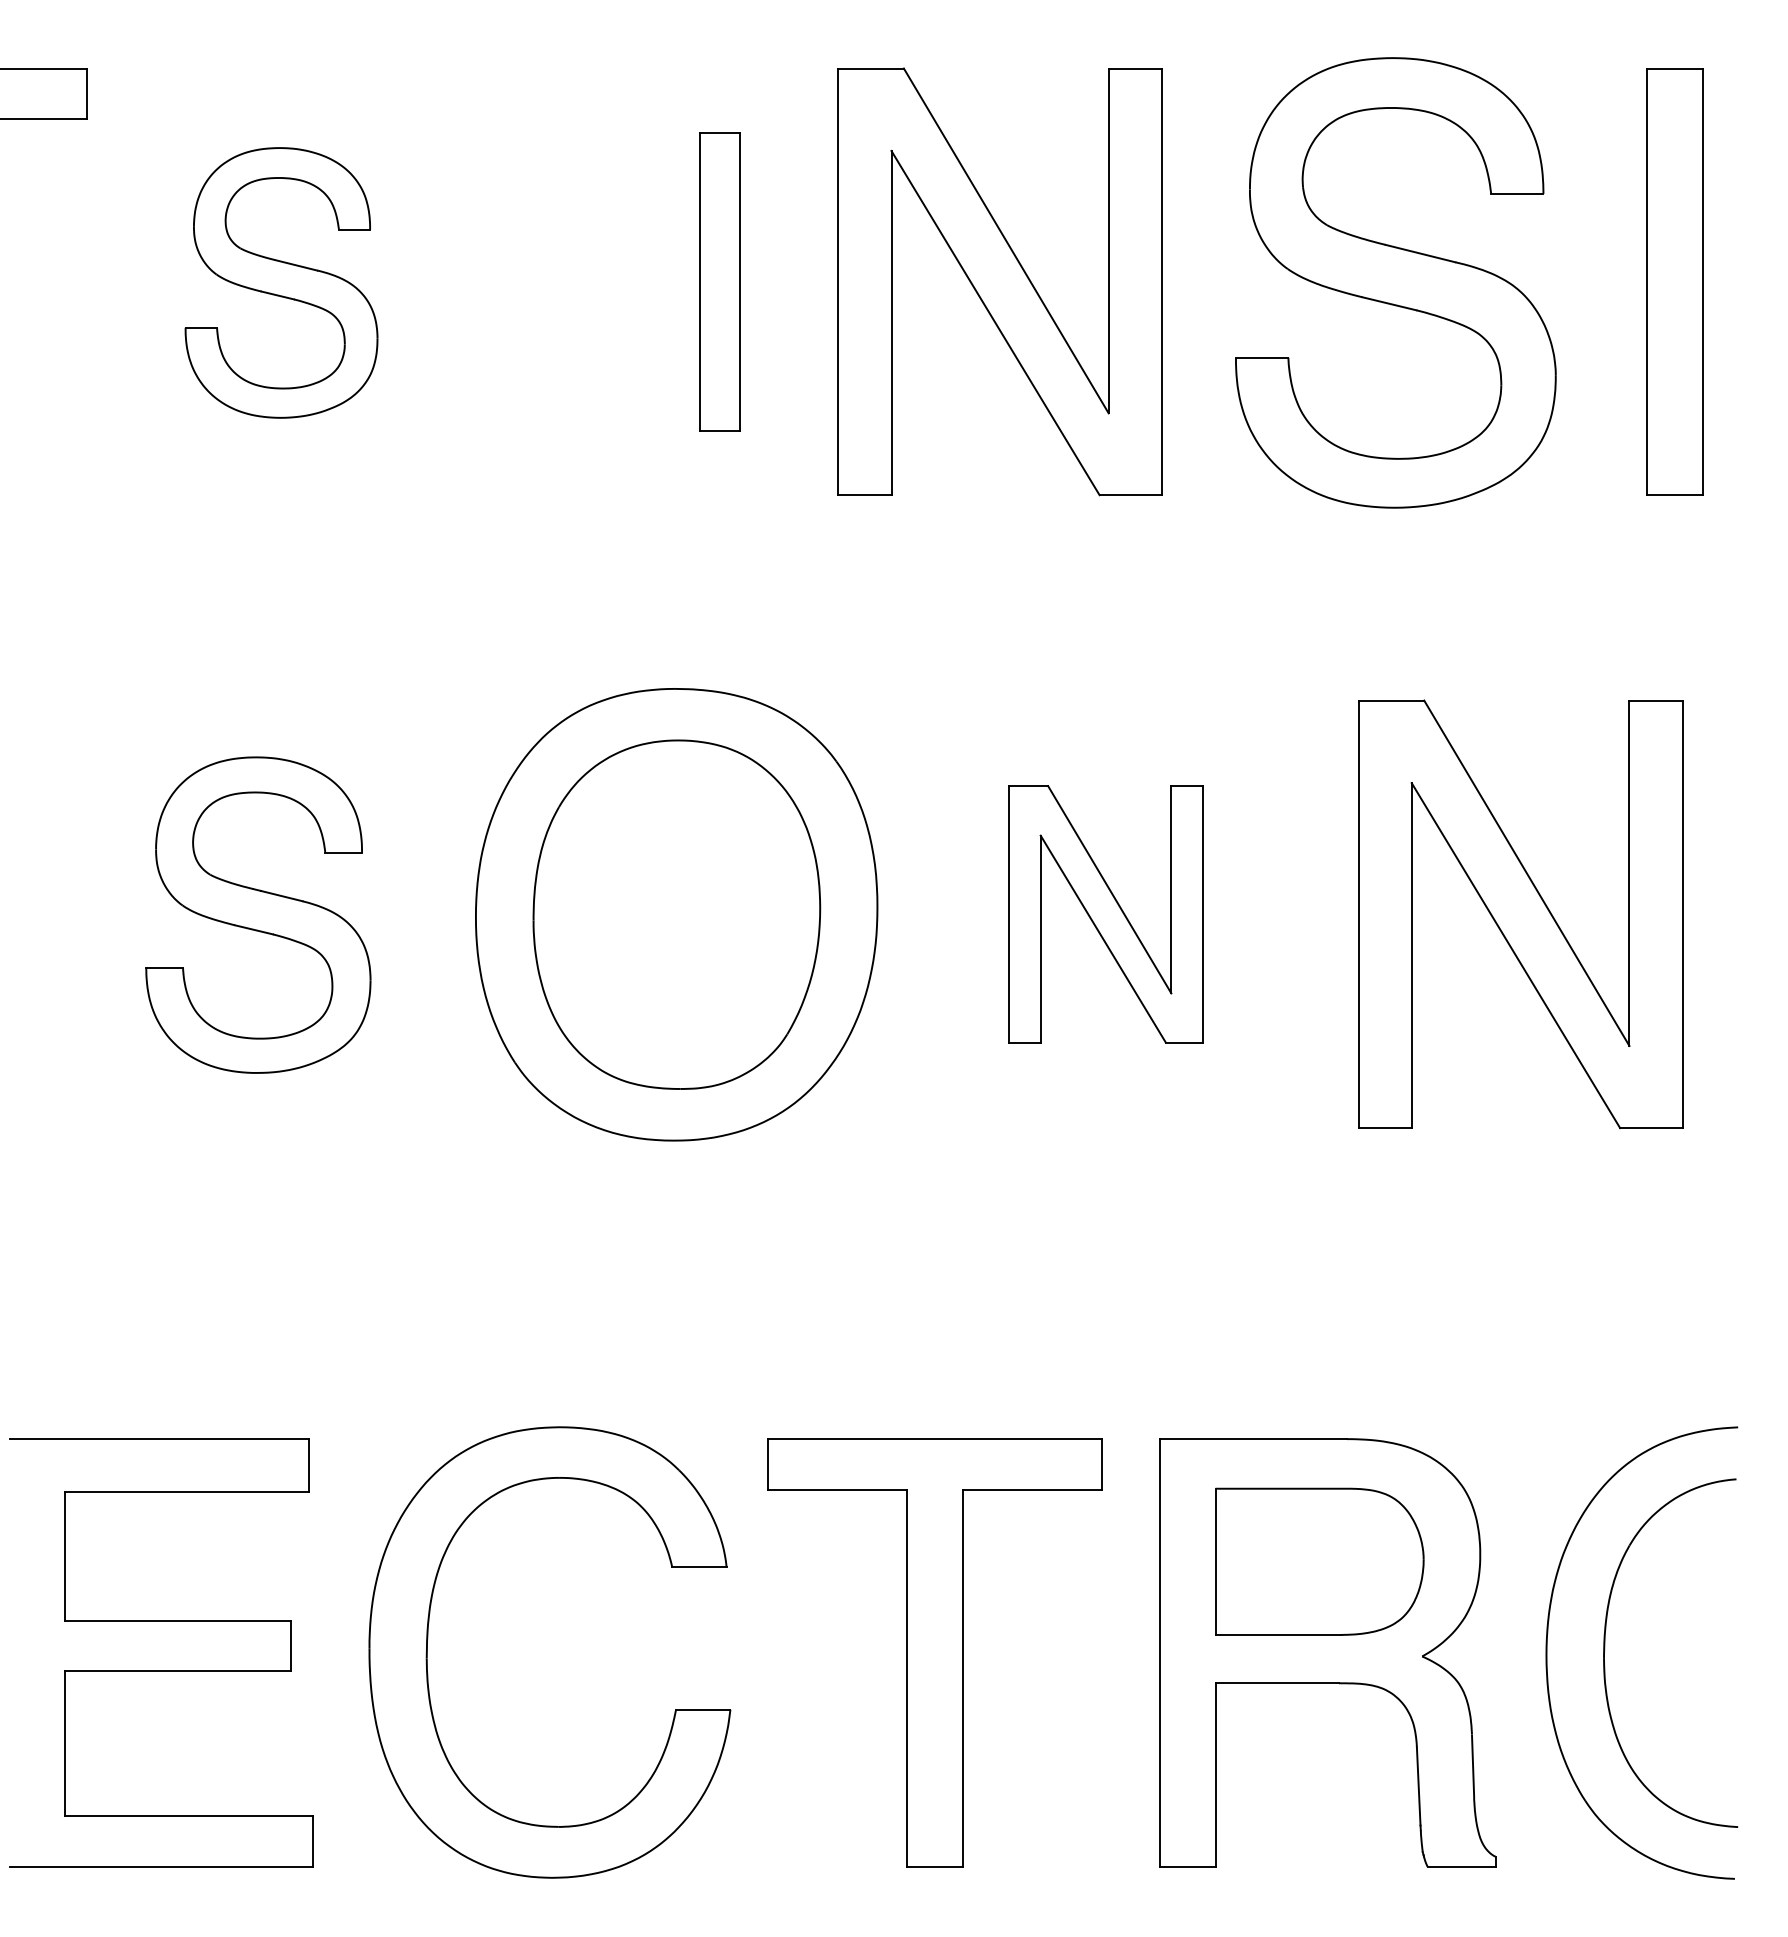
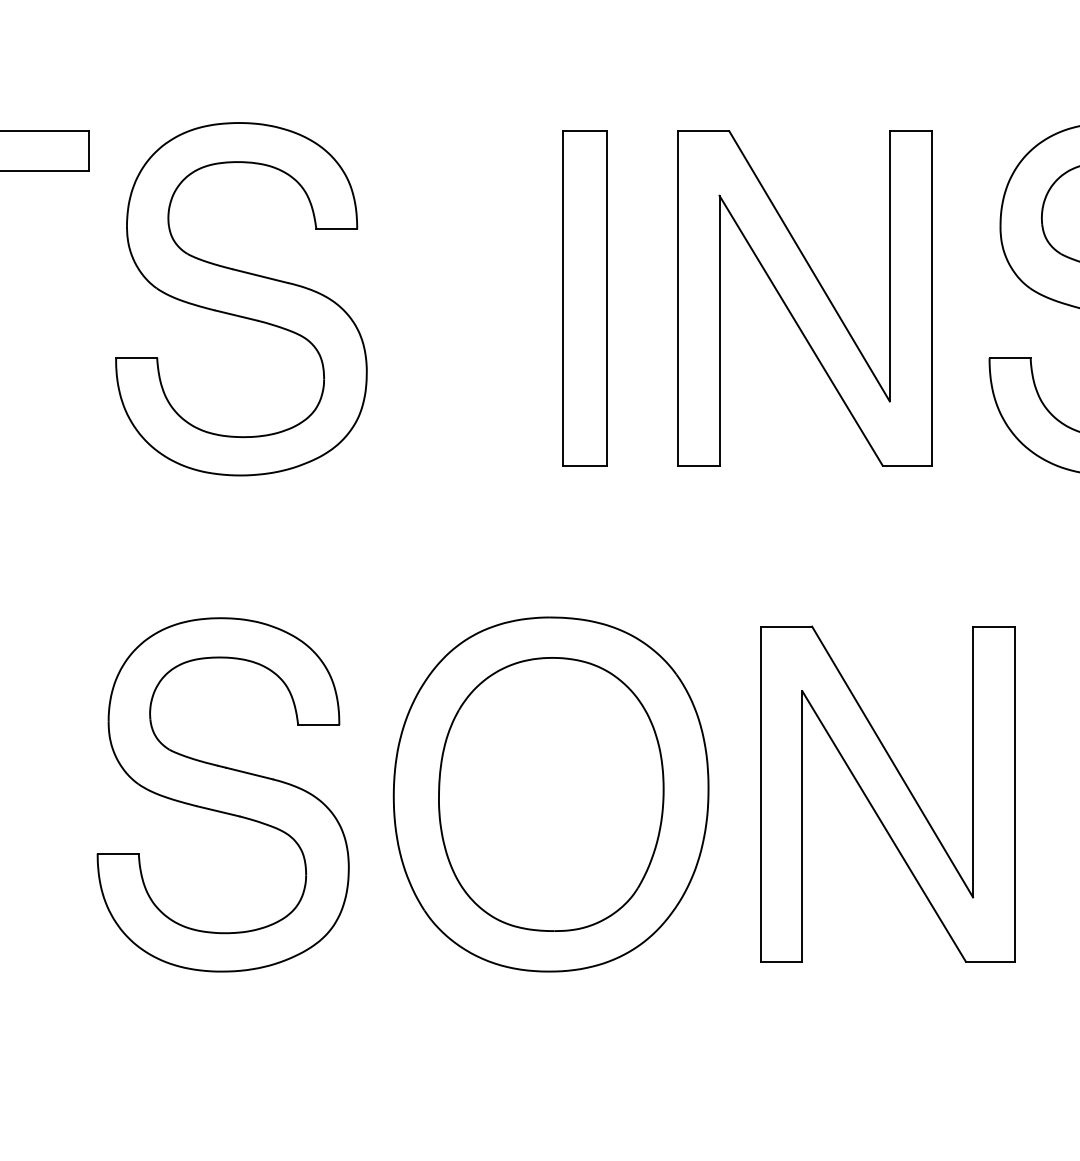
part: (719, 281) -> (584, 298), size x1.43
part: (281, 282) -> (241, 298), size x1.67
part: (258, 914) -> (223, 794), size x1.43
part: (1105, 914) -> (887, 794), size x1.67

